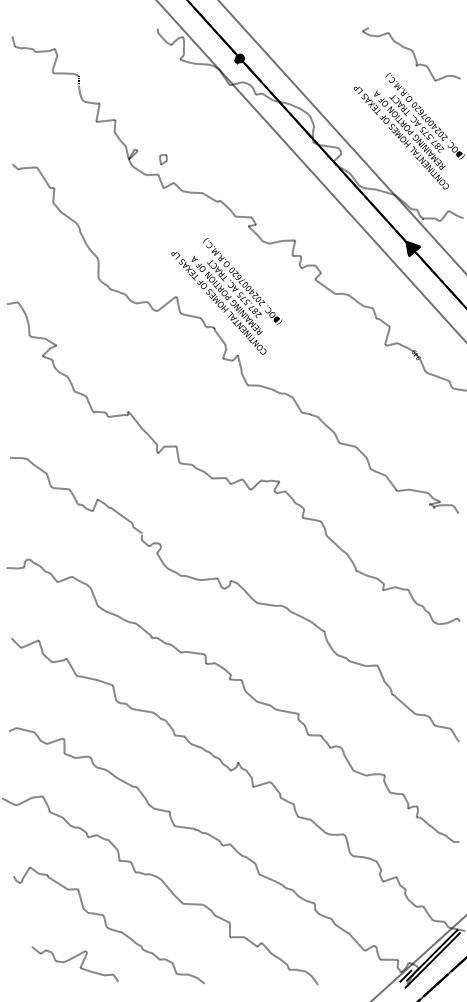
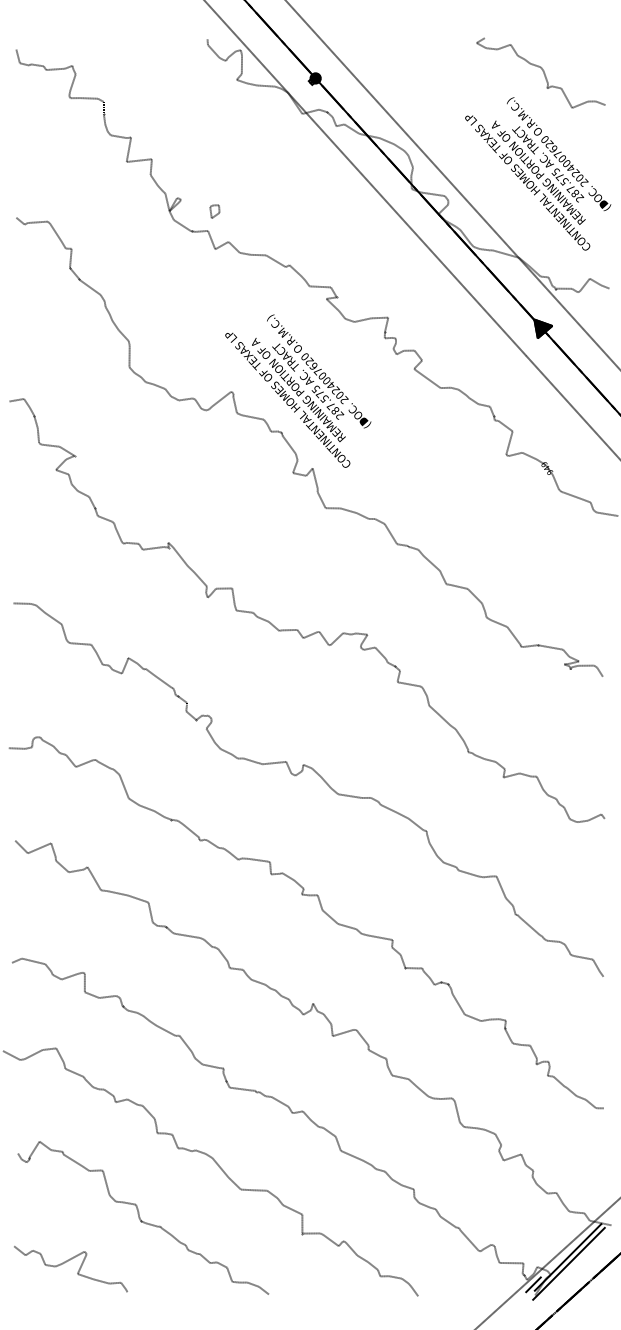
curve: (80, 966) -> (77, 1272), moved

